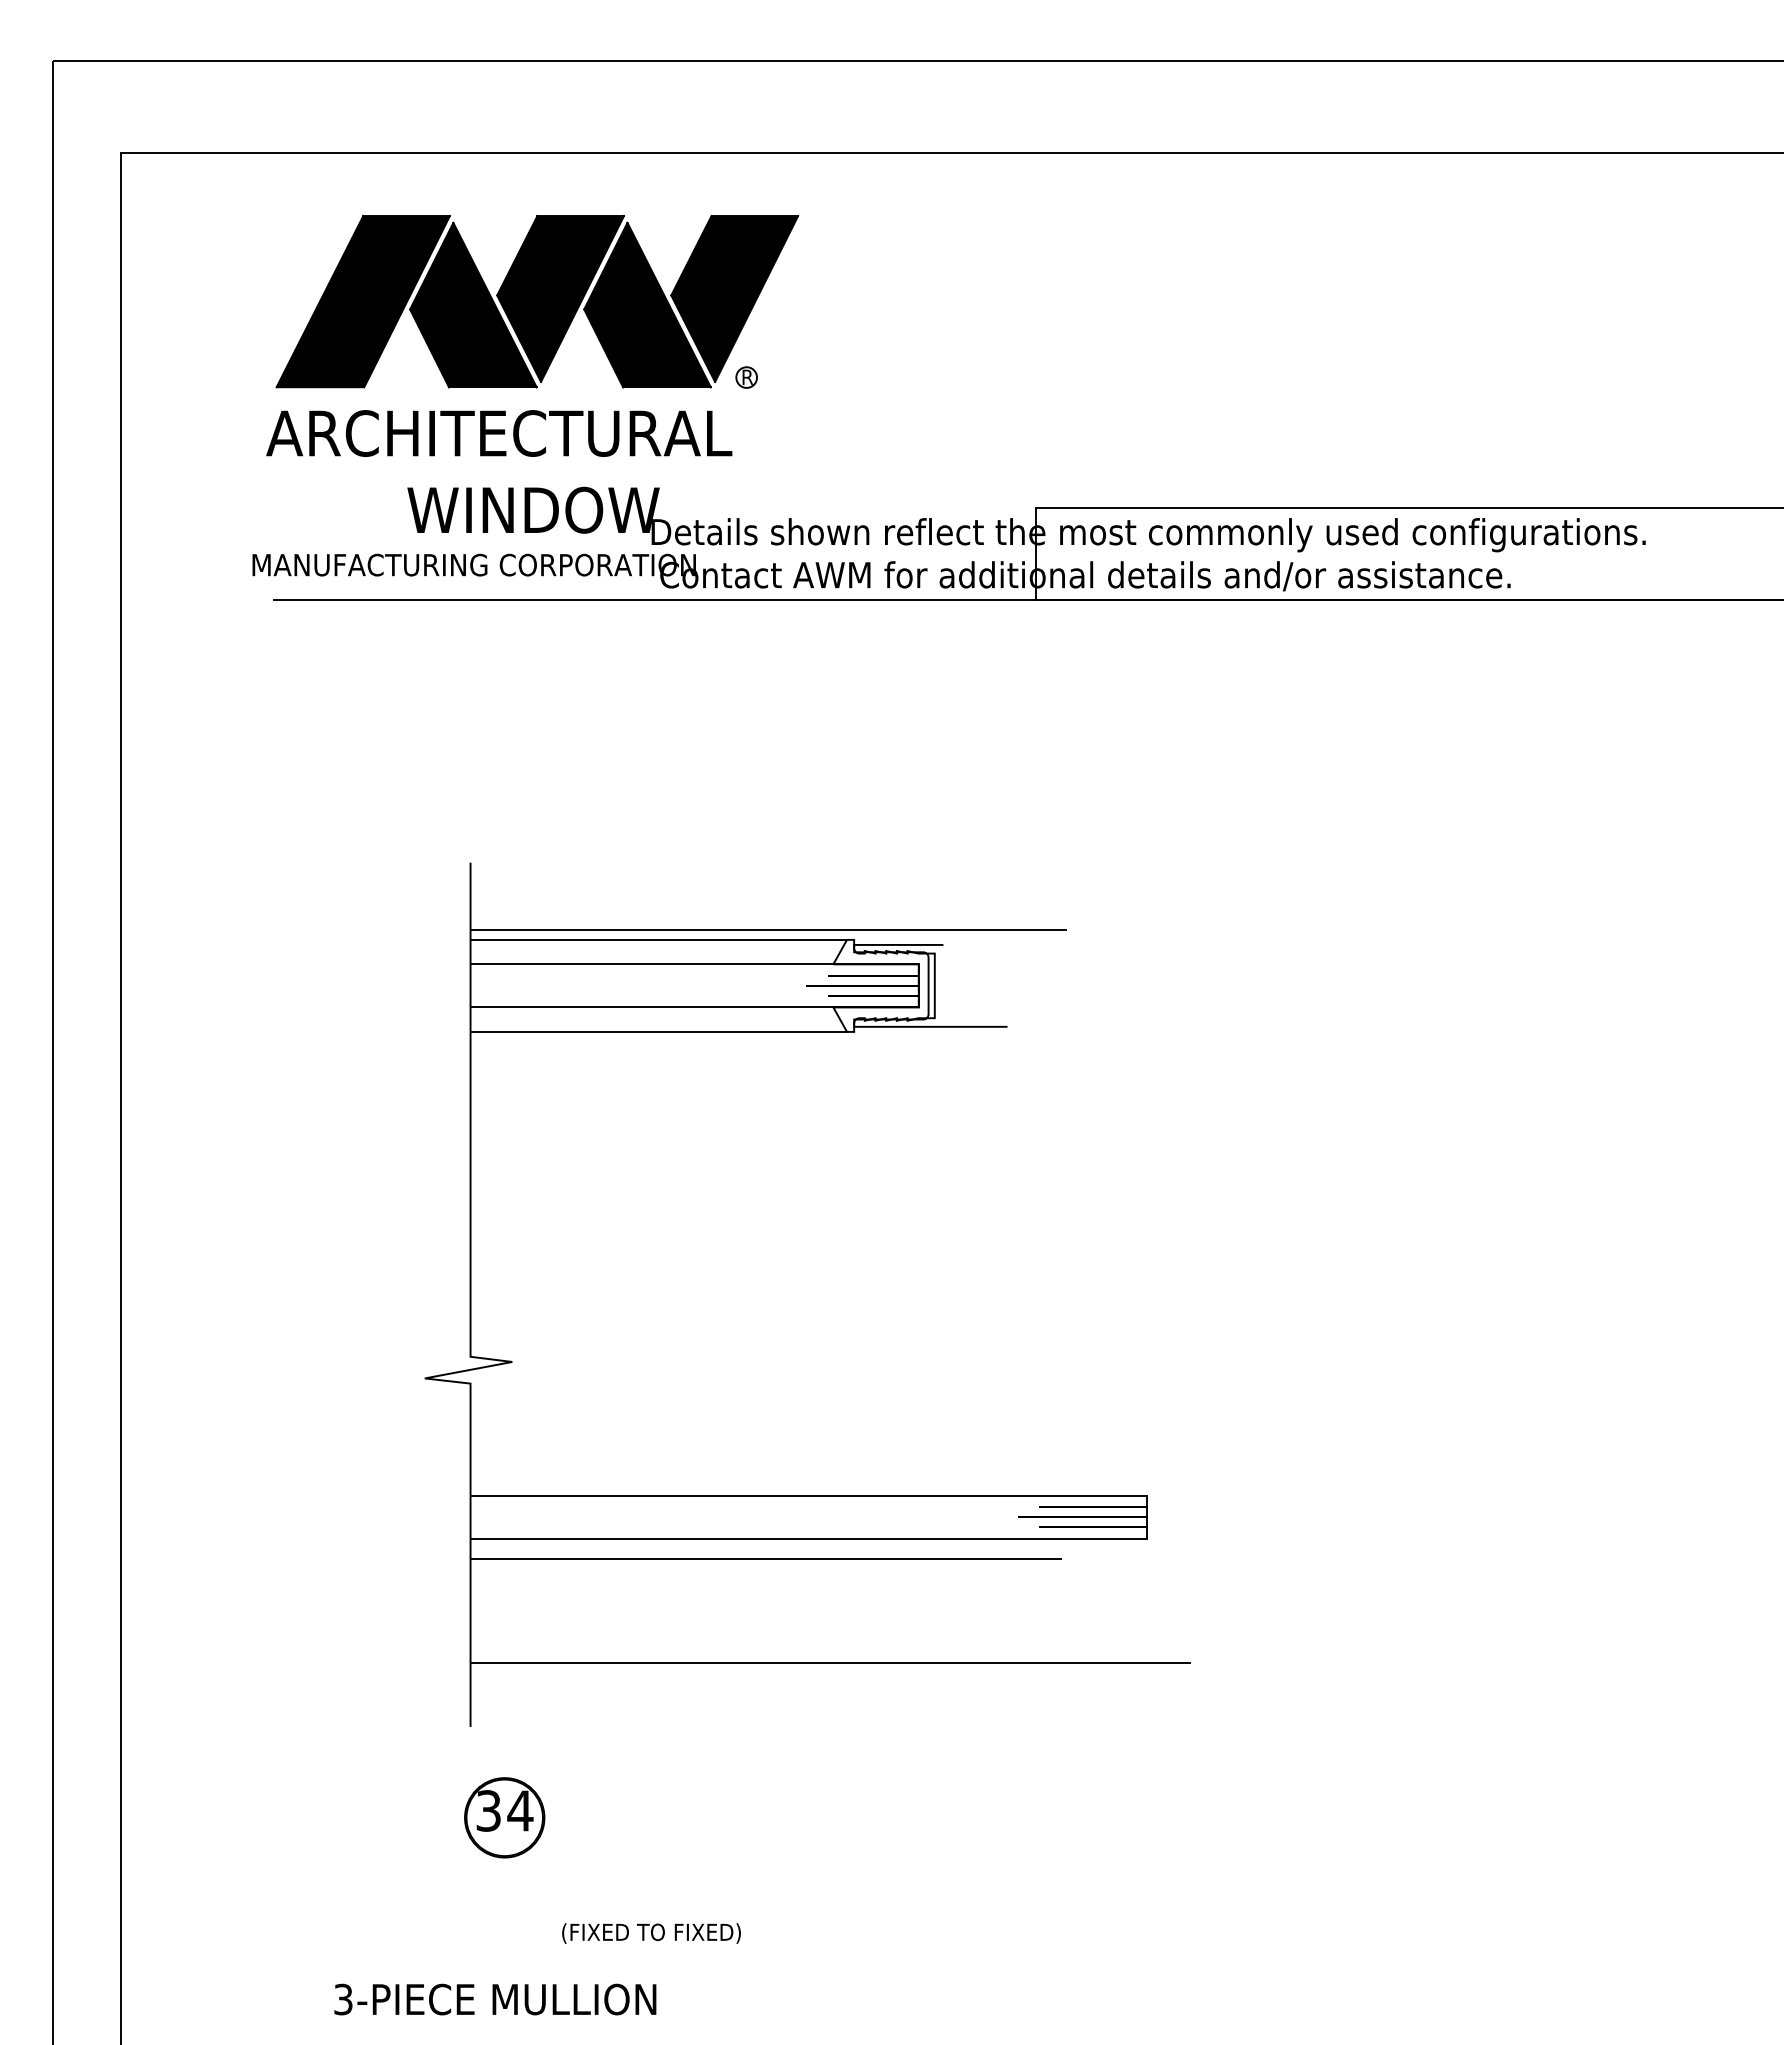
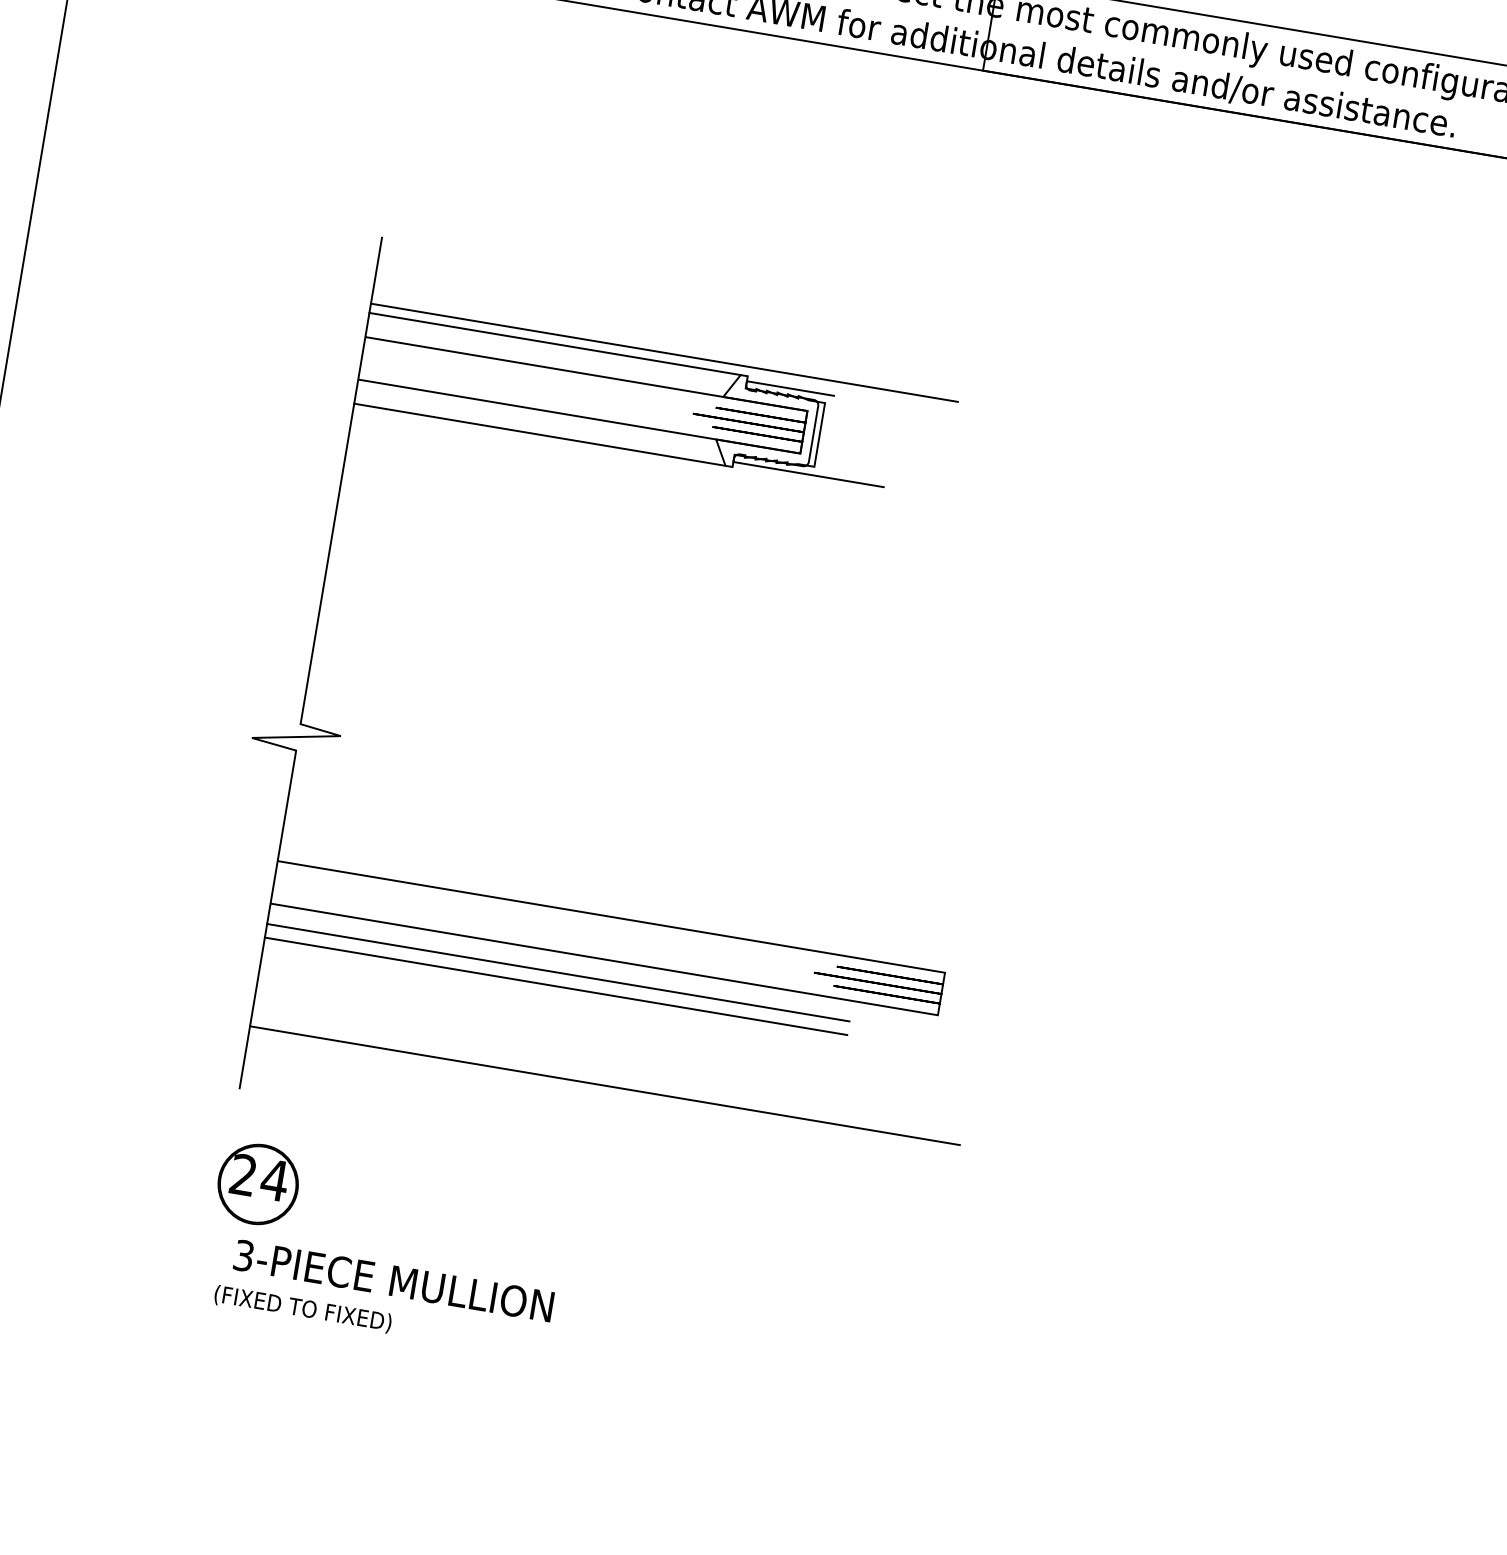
line: (765, 1573) -> (555, 986), added
text: (488, 1810) -> (243, 1174), 34 -> 24
text: (651, 1933) -> (303, 1309), moved
text: (495, 1999) -> (393, 1280), moved

